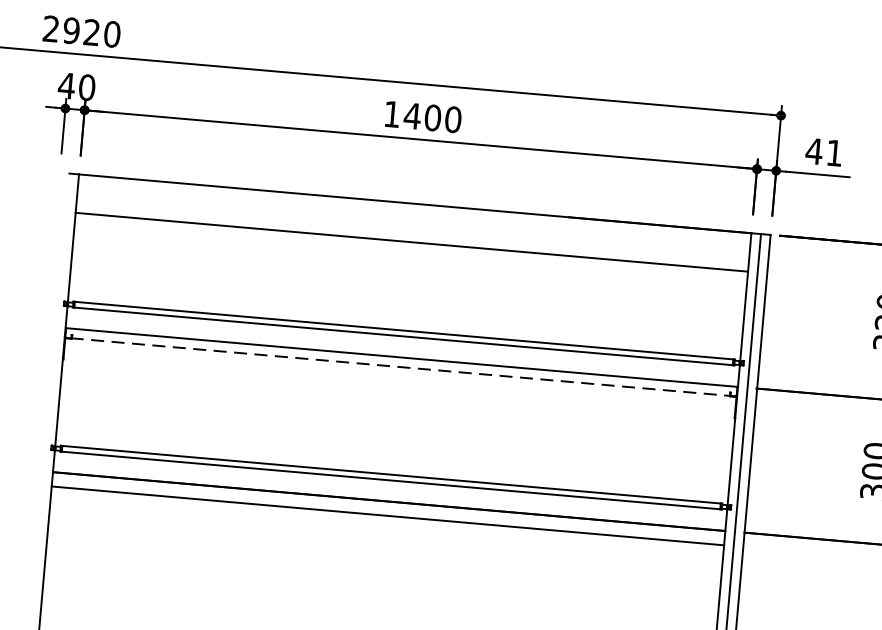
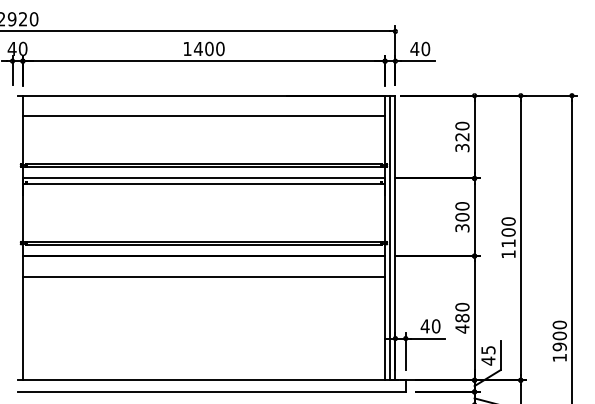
text: (834, 152) -> (425, 48), 41 -> 40
line: (400, 366) -> (203, 183), dashed -> solid
line: (387, 515) -> (203, 276), moved

